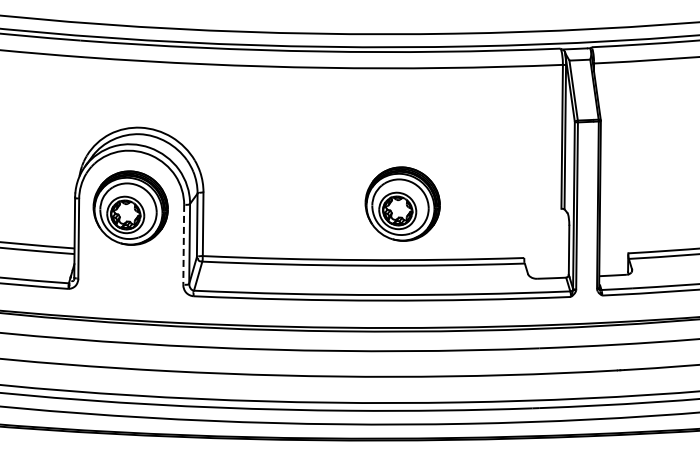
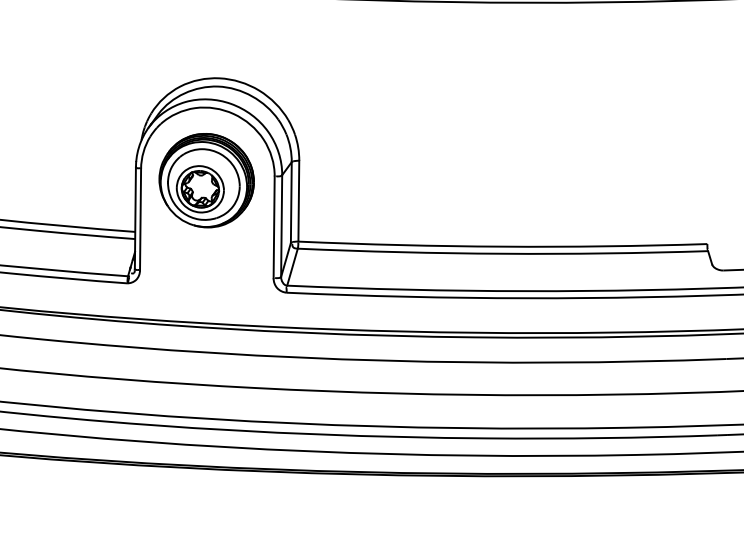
part: (402, 203) -> (552, 174), removed
line: (183, 244) -> (273, 226), dashed -> solid

